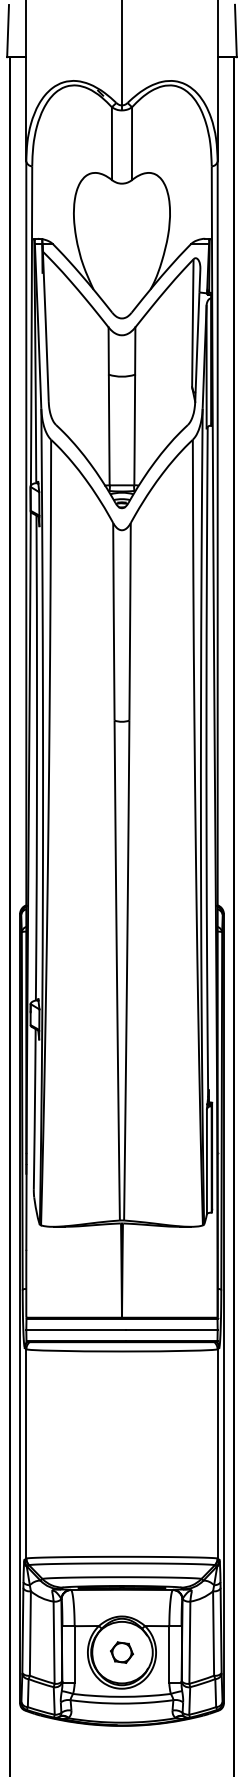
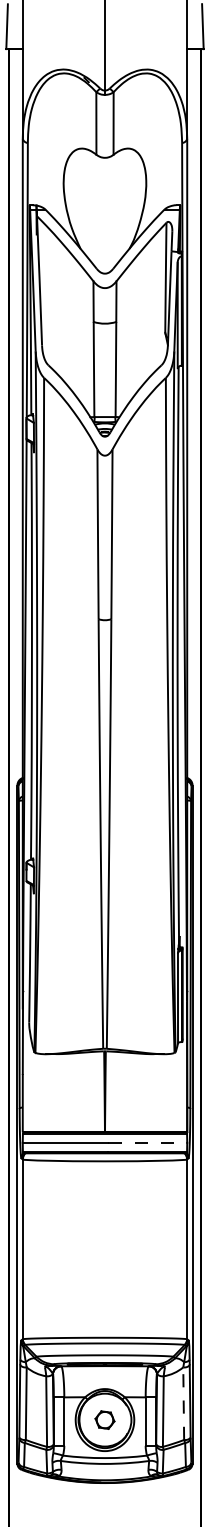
line: (171, 1329) -> (147, 1142), solid -> dashed
line: (213, 1632) -> (183, 1402), solid -> dashed

